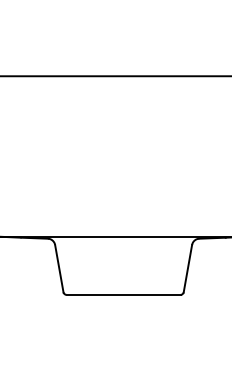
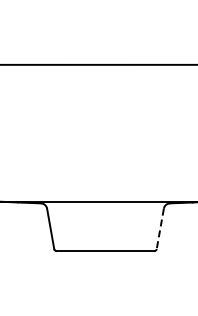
line: (188, 269) -> (160, 229), solid -> dashed

